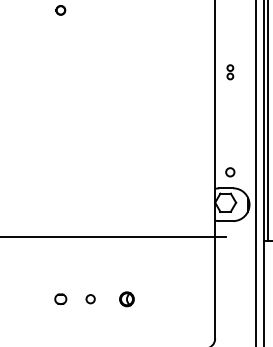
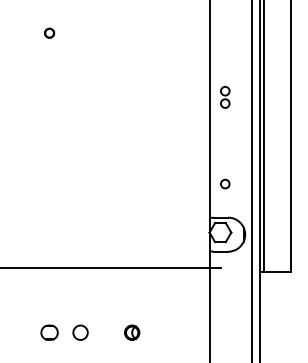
part: (230, 72) -> (225, 97), size x1.43
circle: (230, 171) -> (225, 183), moved
part: (60, 299) -> (49, 332), size x1.43
circle: (90, 299) -> (80, 332), size x1.67
part: (127, 299) -> (132, 332), moved

